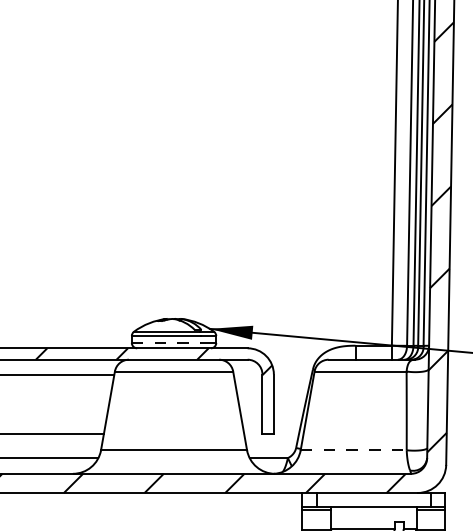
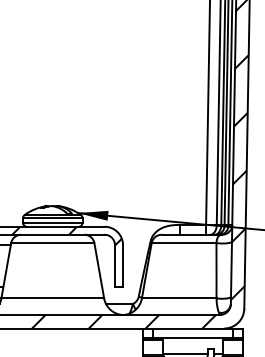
line: (166, 342) -> (47, 222), dashed -> solid
line: (353, 450) -> (179, 298), dashed -> solid

